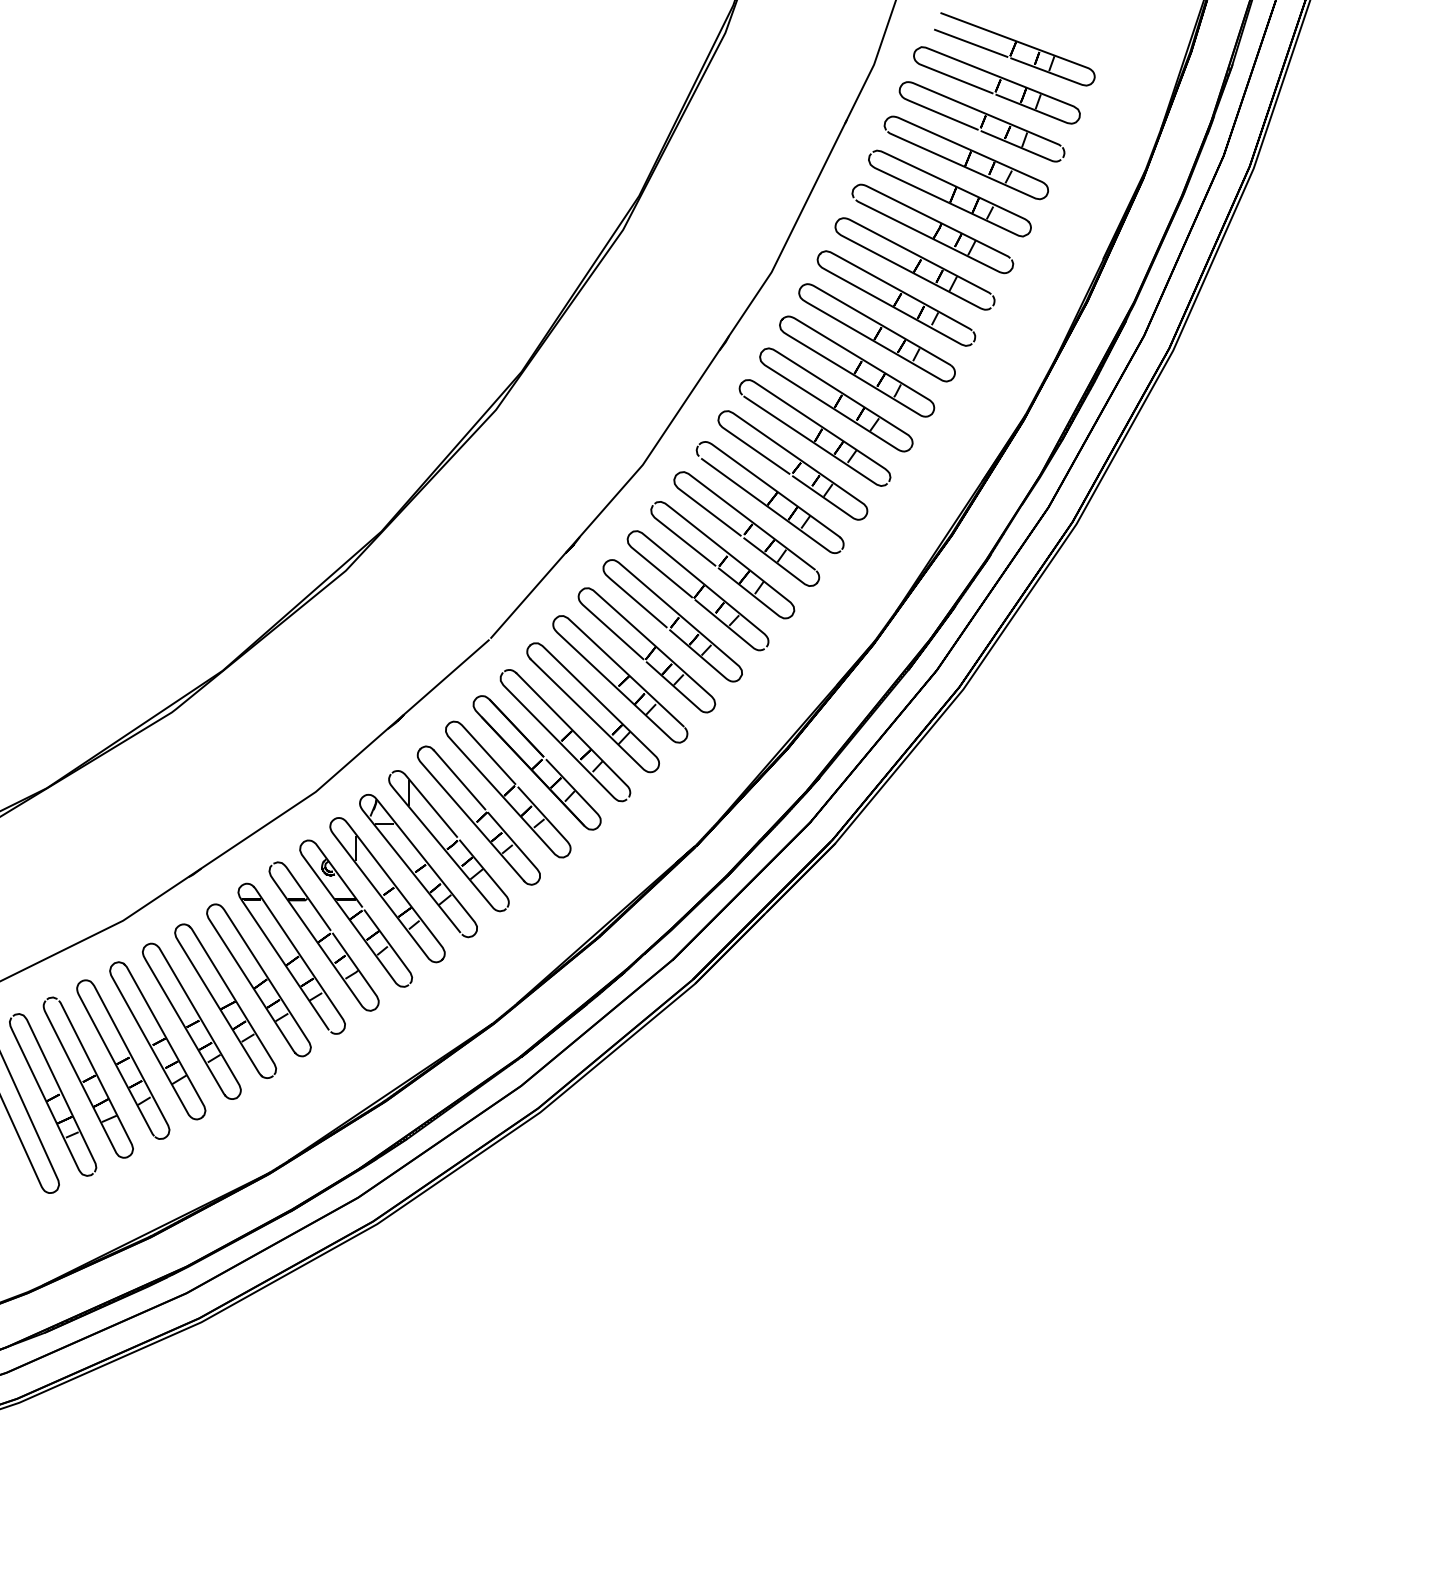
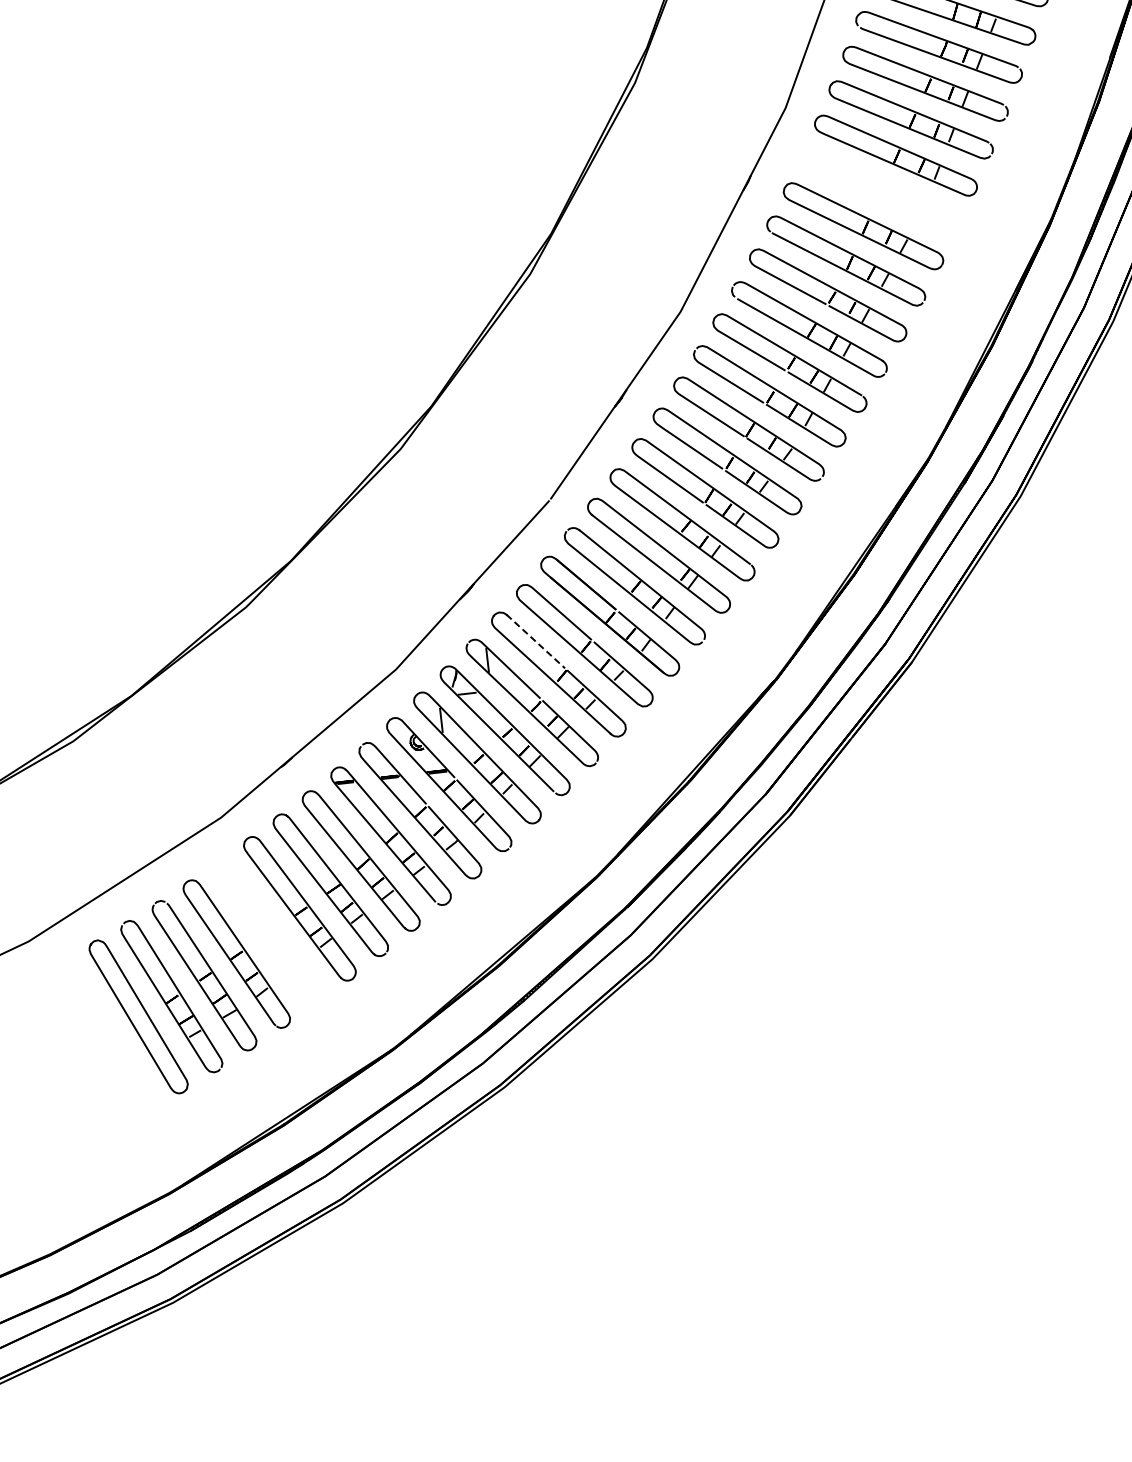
part: (857, 366) -> (880, 191), removed
line: (459, 780) -> (535, 642), solid -> dashed
part: (157, 1040) -> (268, 931), removed

